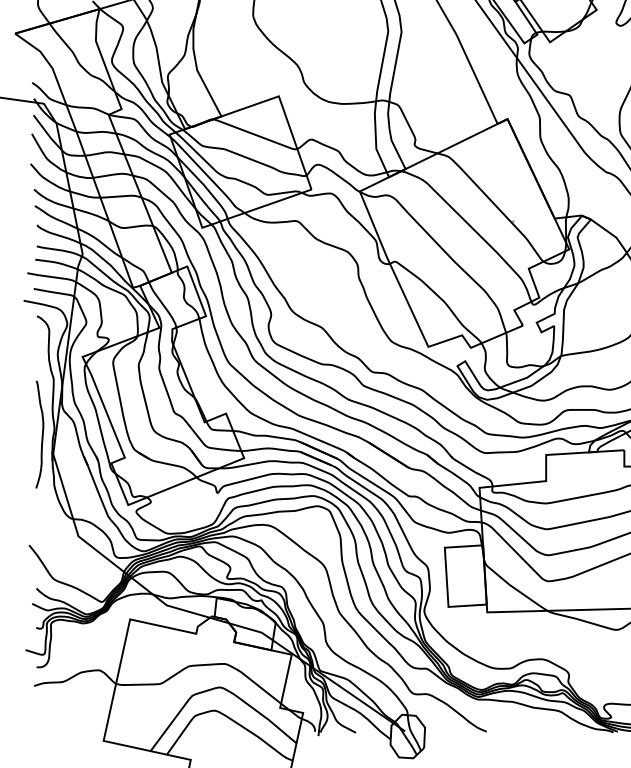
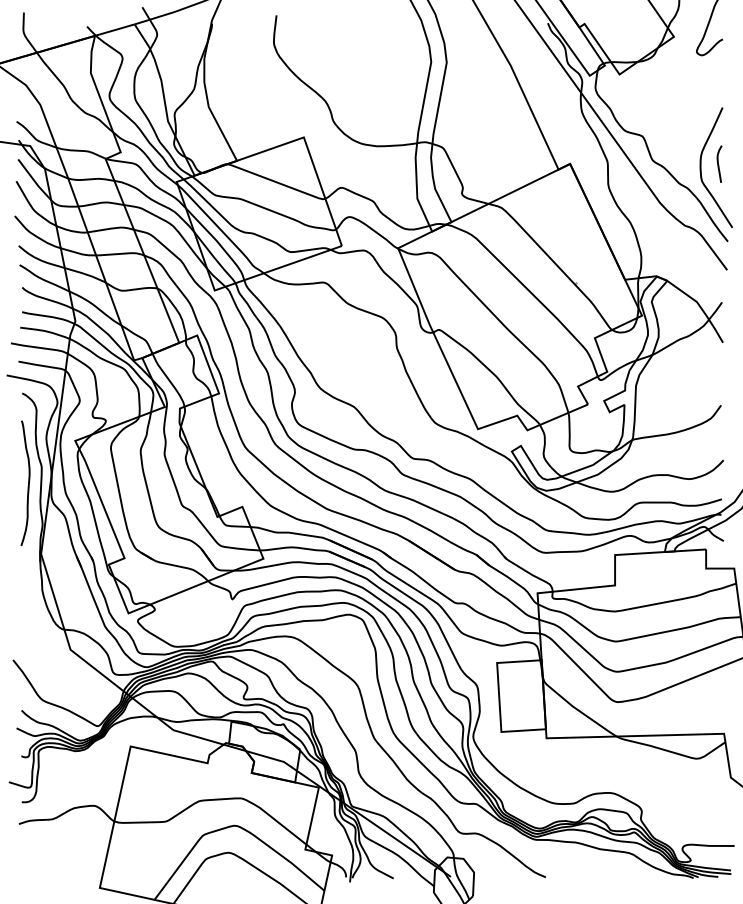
curve: (42, 433) -> (28, 482), moved

